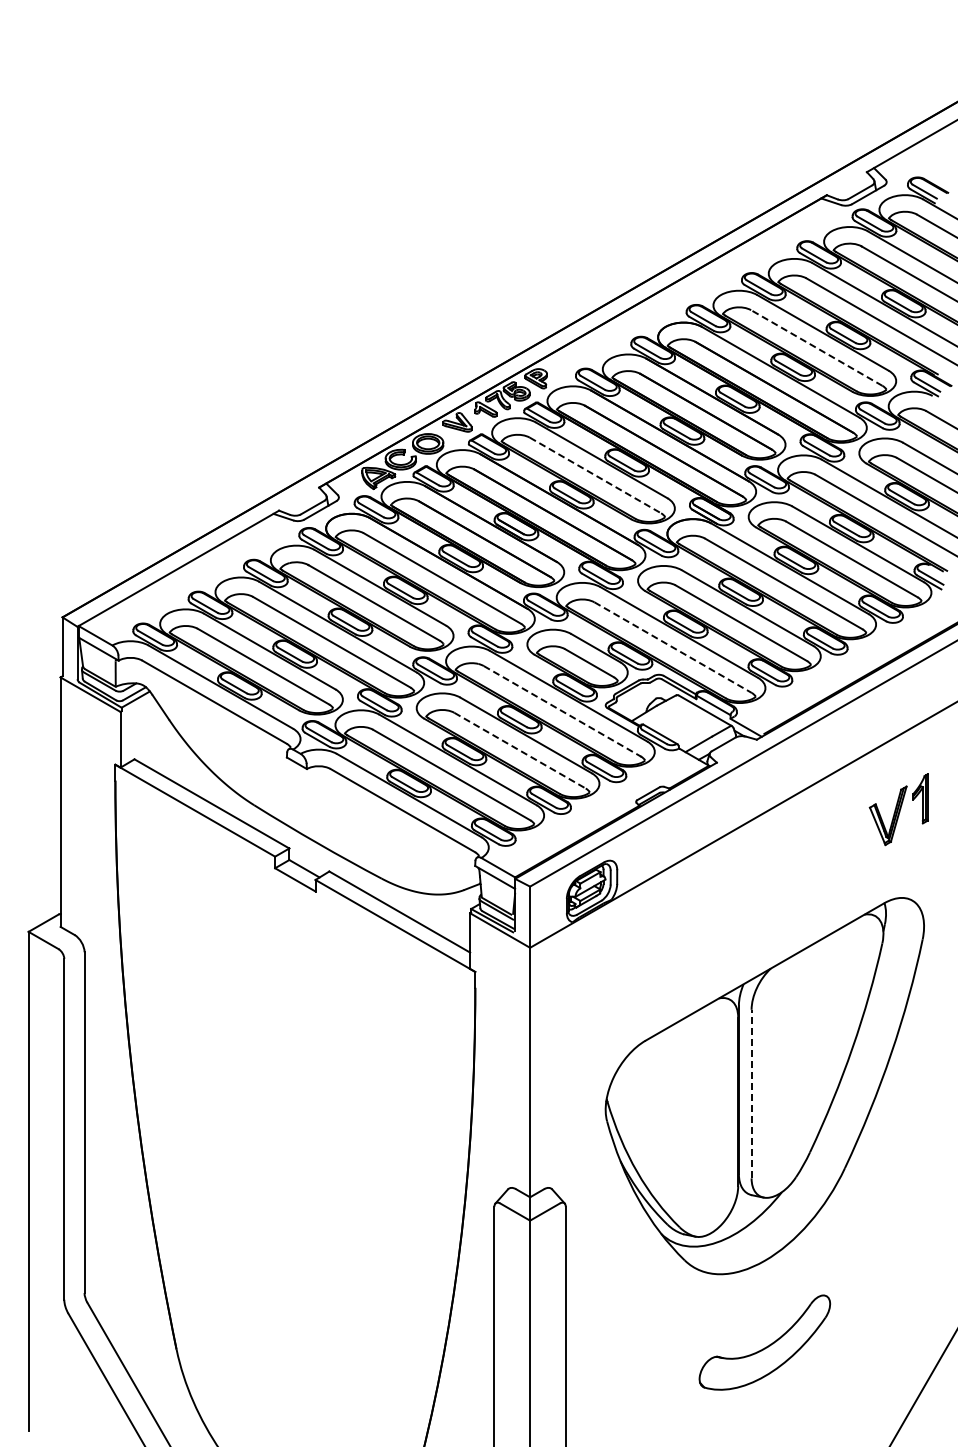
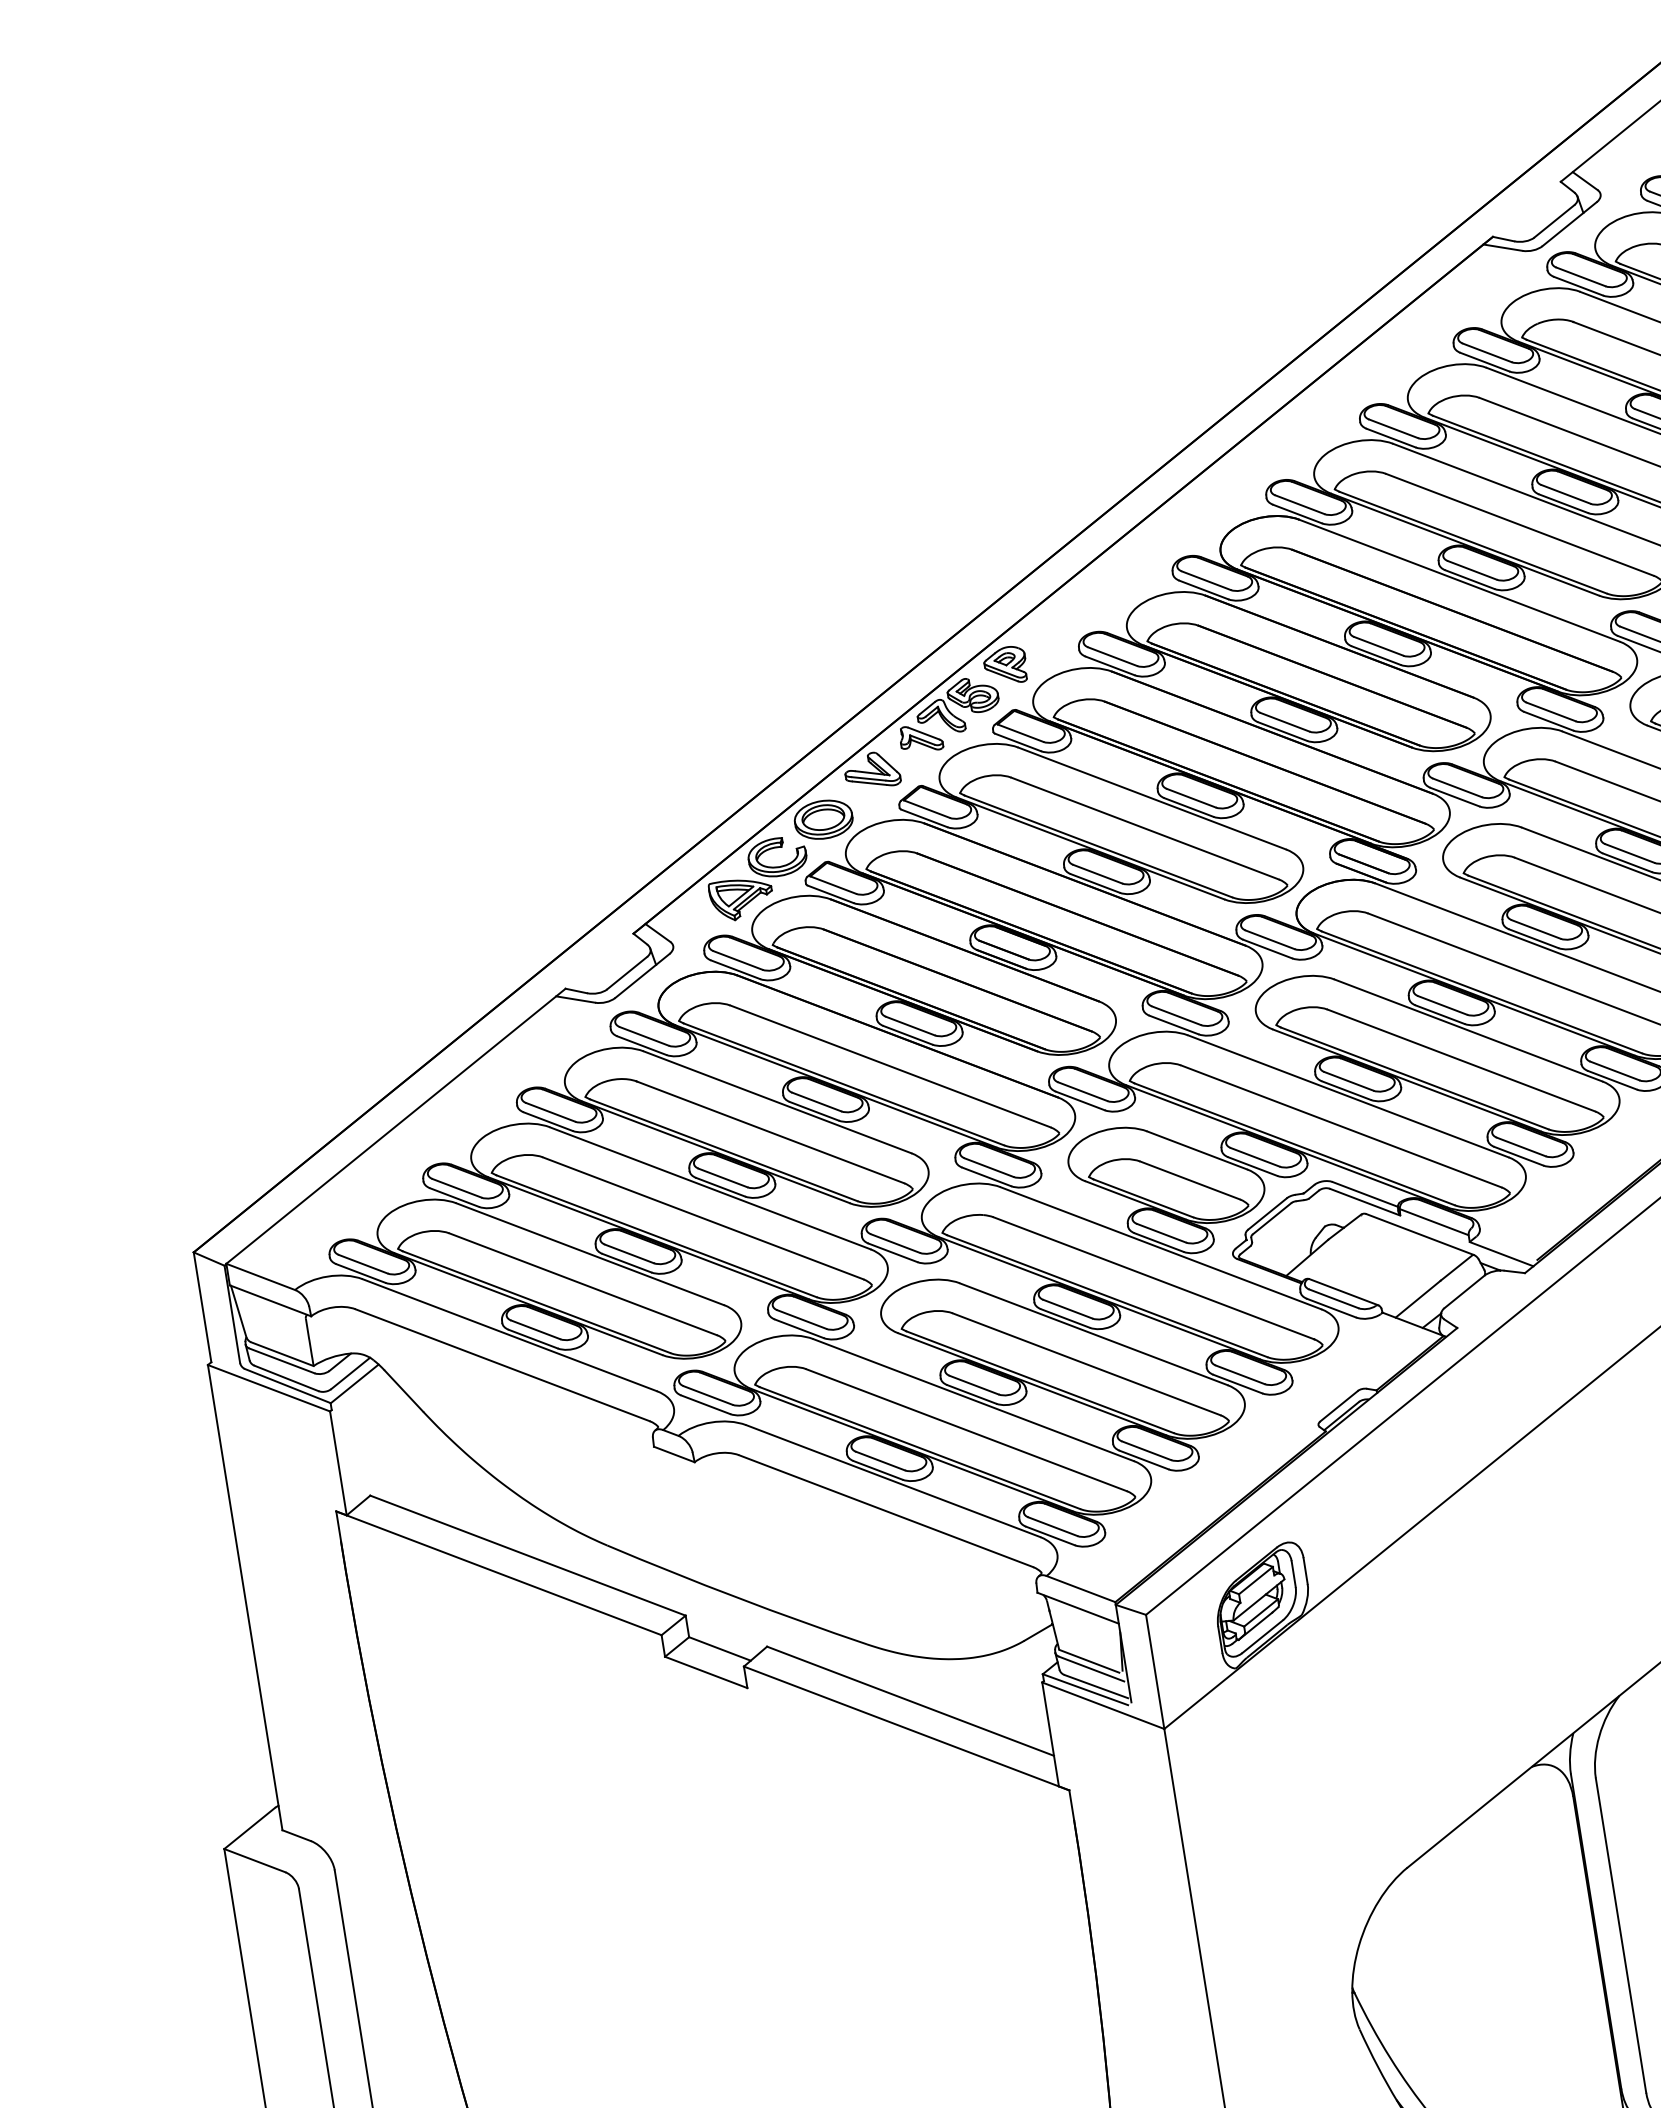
line: (816, 348) -> (1519, 525), dashed -> solid
line: (595, 475) -> (1145, 828), dashed -> solid
line: (673, 647) -> (1342, 1126), dashed -> solid
line: (562, 711) -> (1154, 1278), dashed -> solid
line: (520, 750) -> (1087, 1363), dashed -> solid
line: (751, 1093) -> (1620, 1934), dashed -> solid

